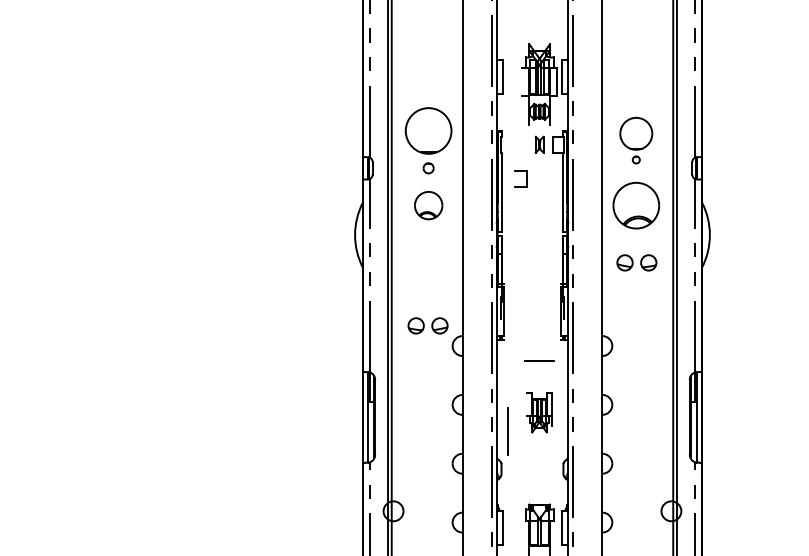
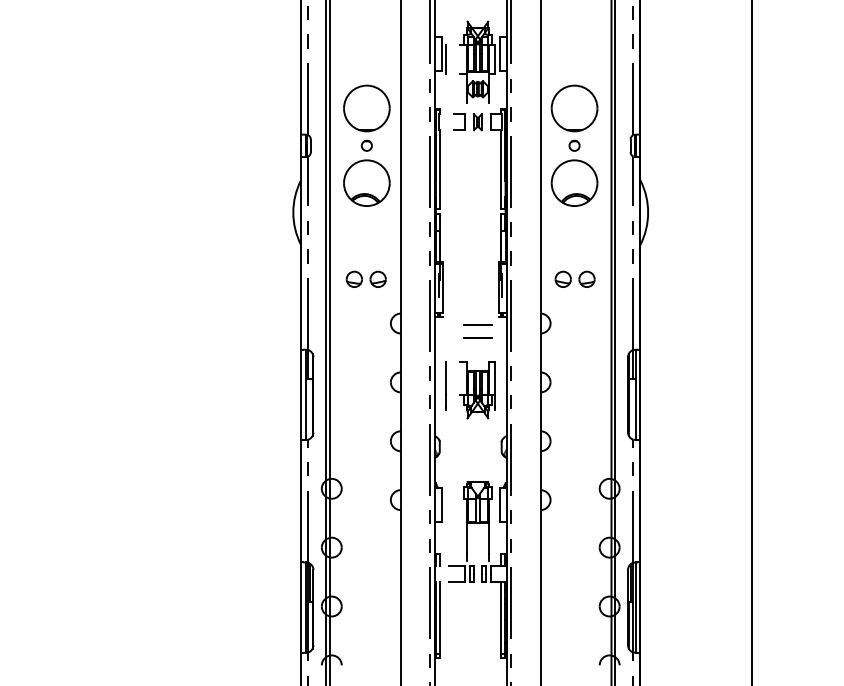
line: (508, 81) -> (446, 59), added
part: (636, 139) -> (574, 117), size x1.43
part: (521, 177) -> (459, 121), moved
part: (428, 204) -> (366, 182), size x1.67
part: (636, 261) -> (574, 278), moved
part: (427, 324) -> (365, 278), moved
line: (539, 346) -> (477, 324), added
part: (539, 412) -> (477, 390), size x1.43
line: (507, 430) -> (445, 385), moved

